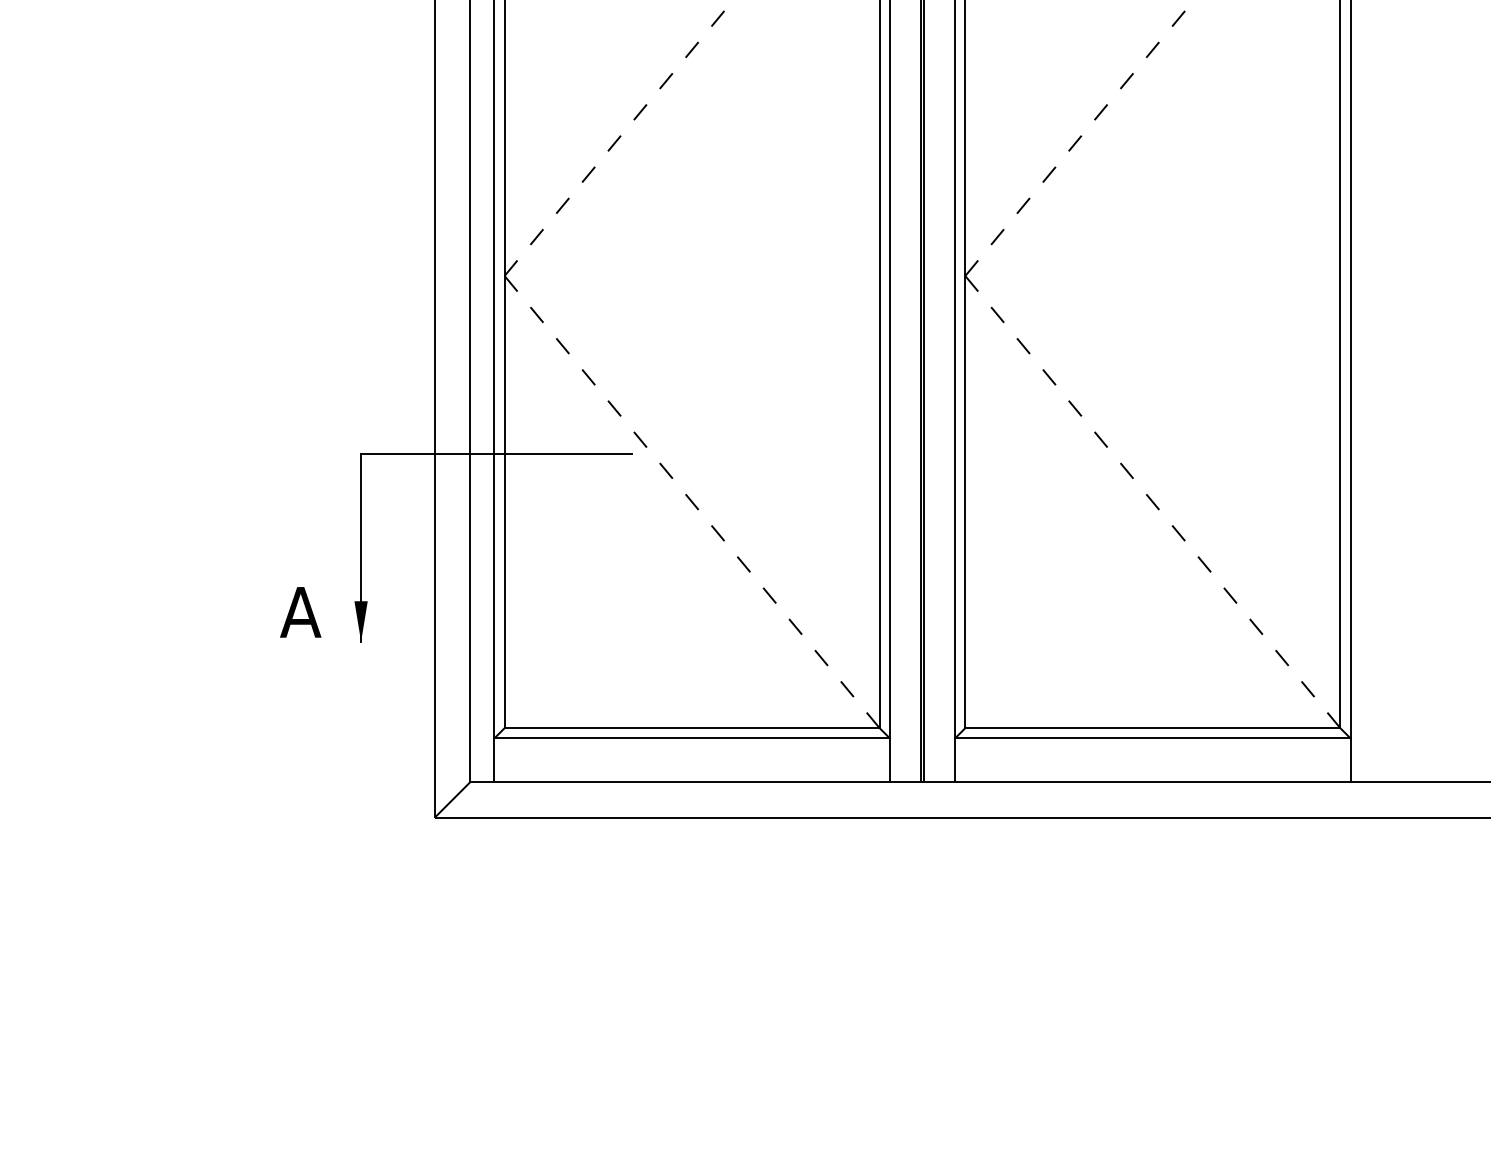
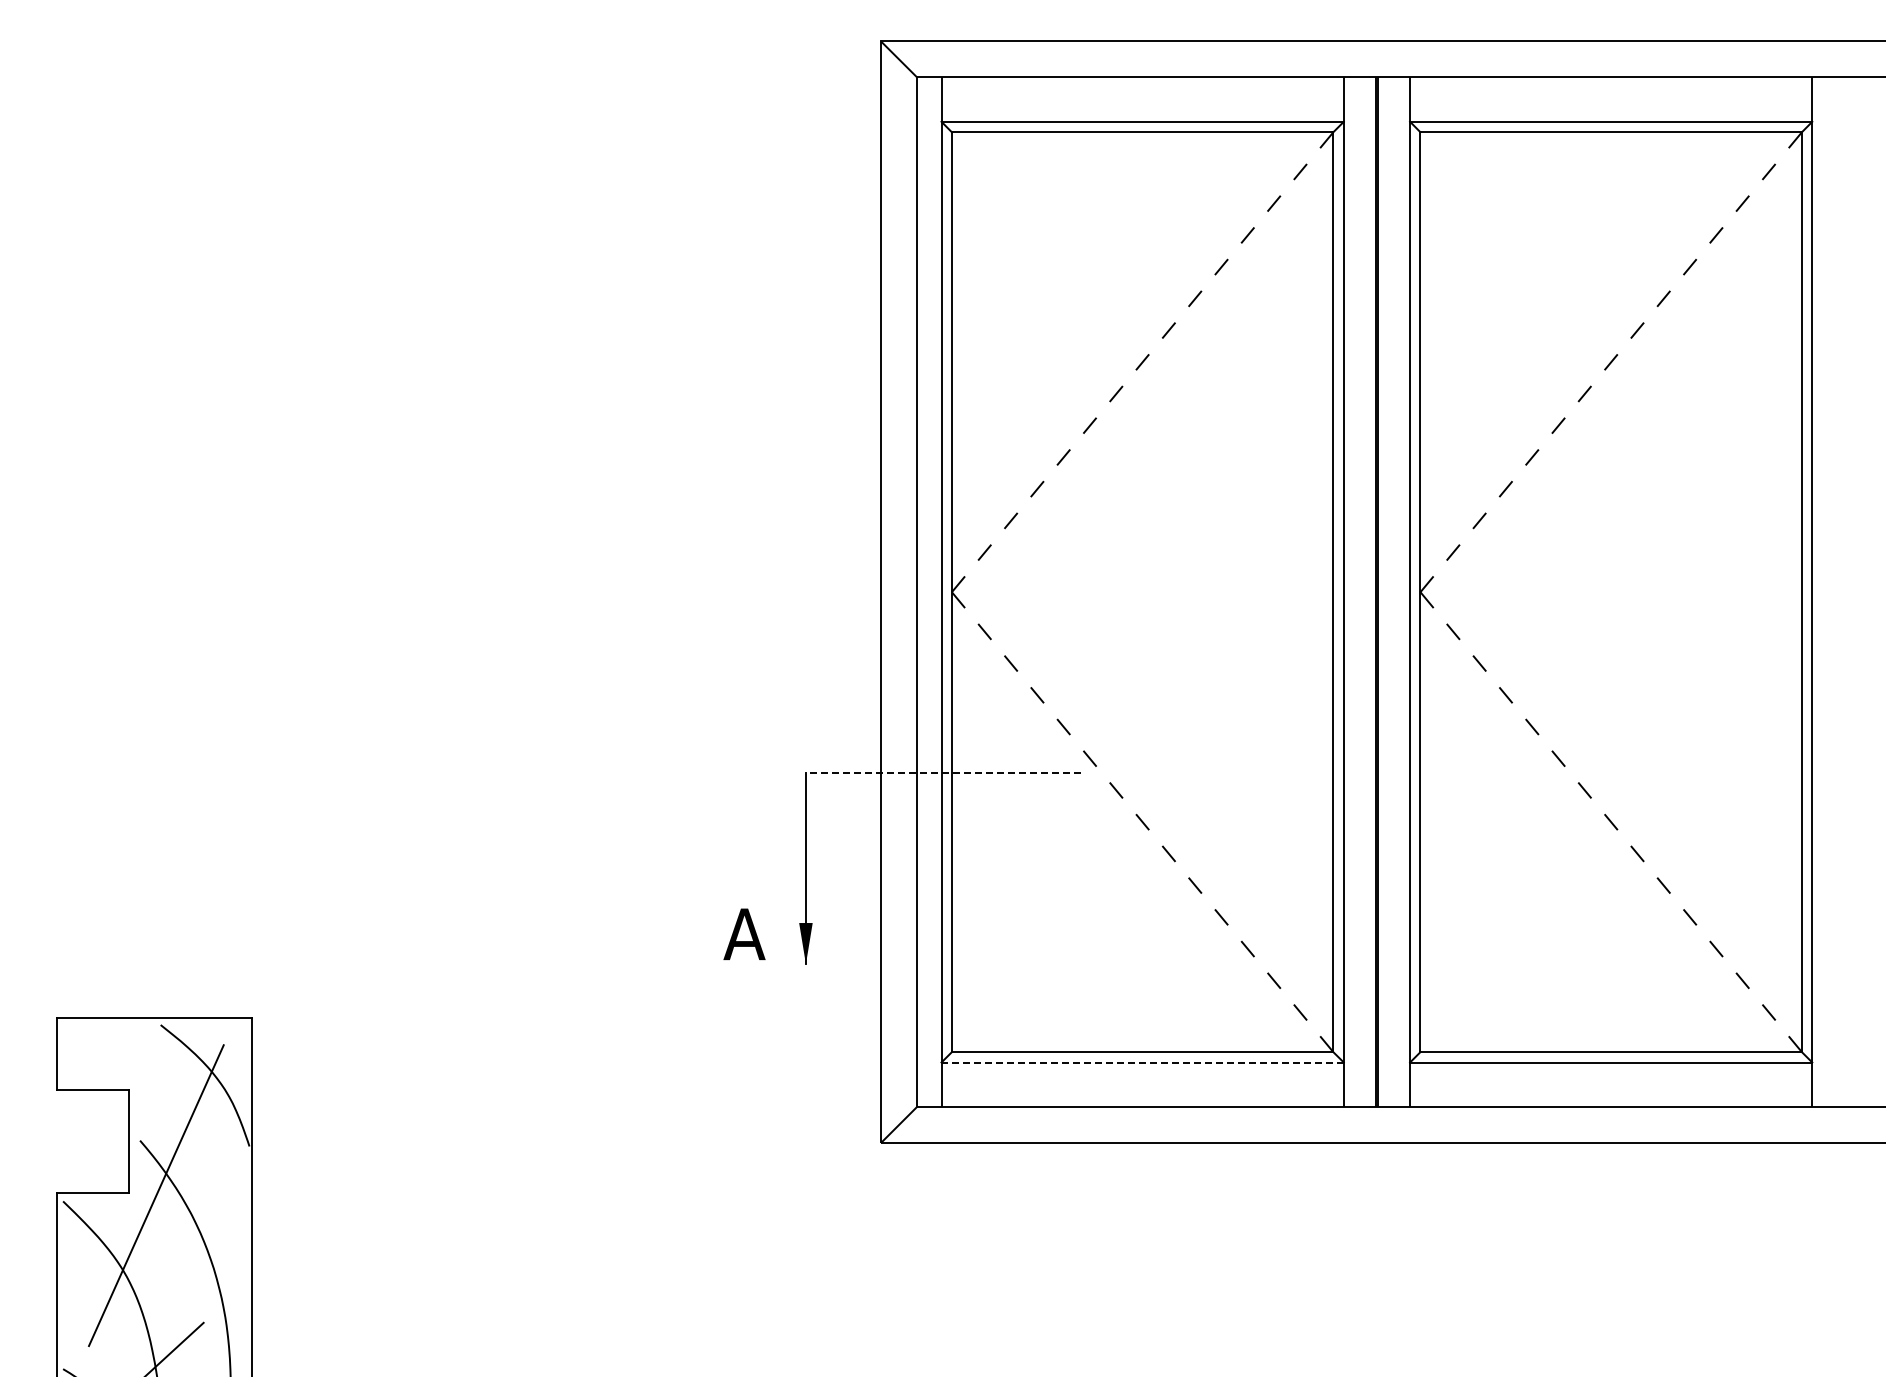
line: (496, 454) -> (943, 773), solid -> dashed
line: (692, 738) -> (1142, 1062), solid -> dashed

